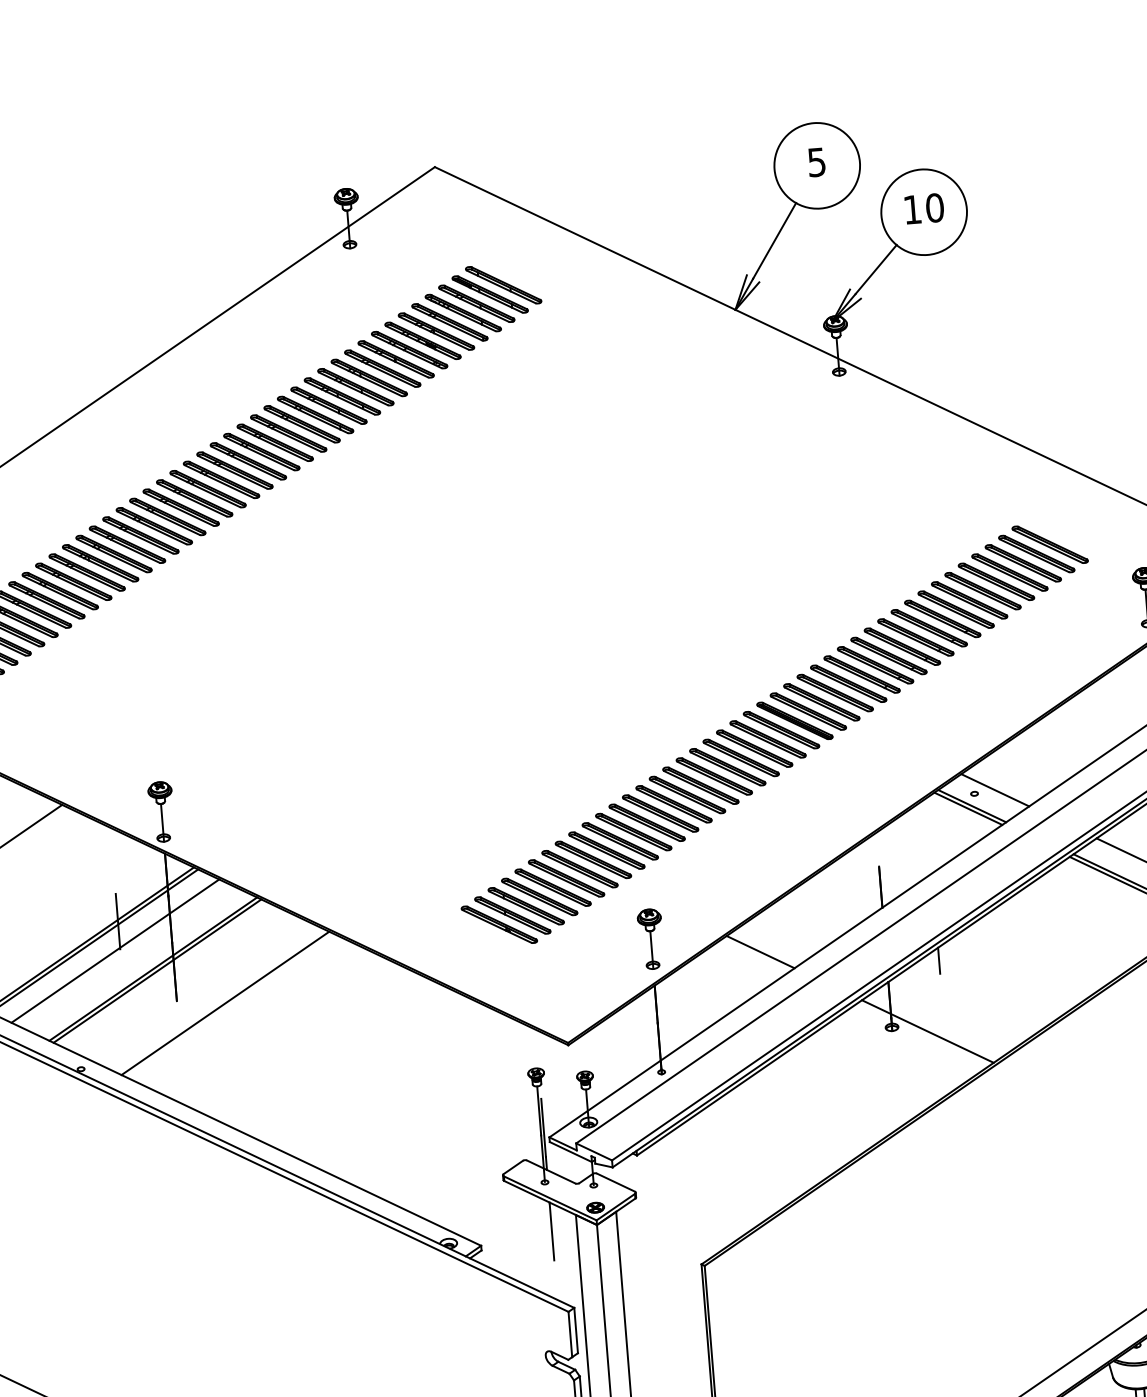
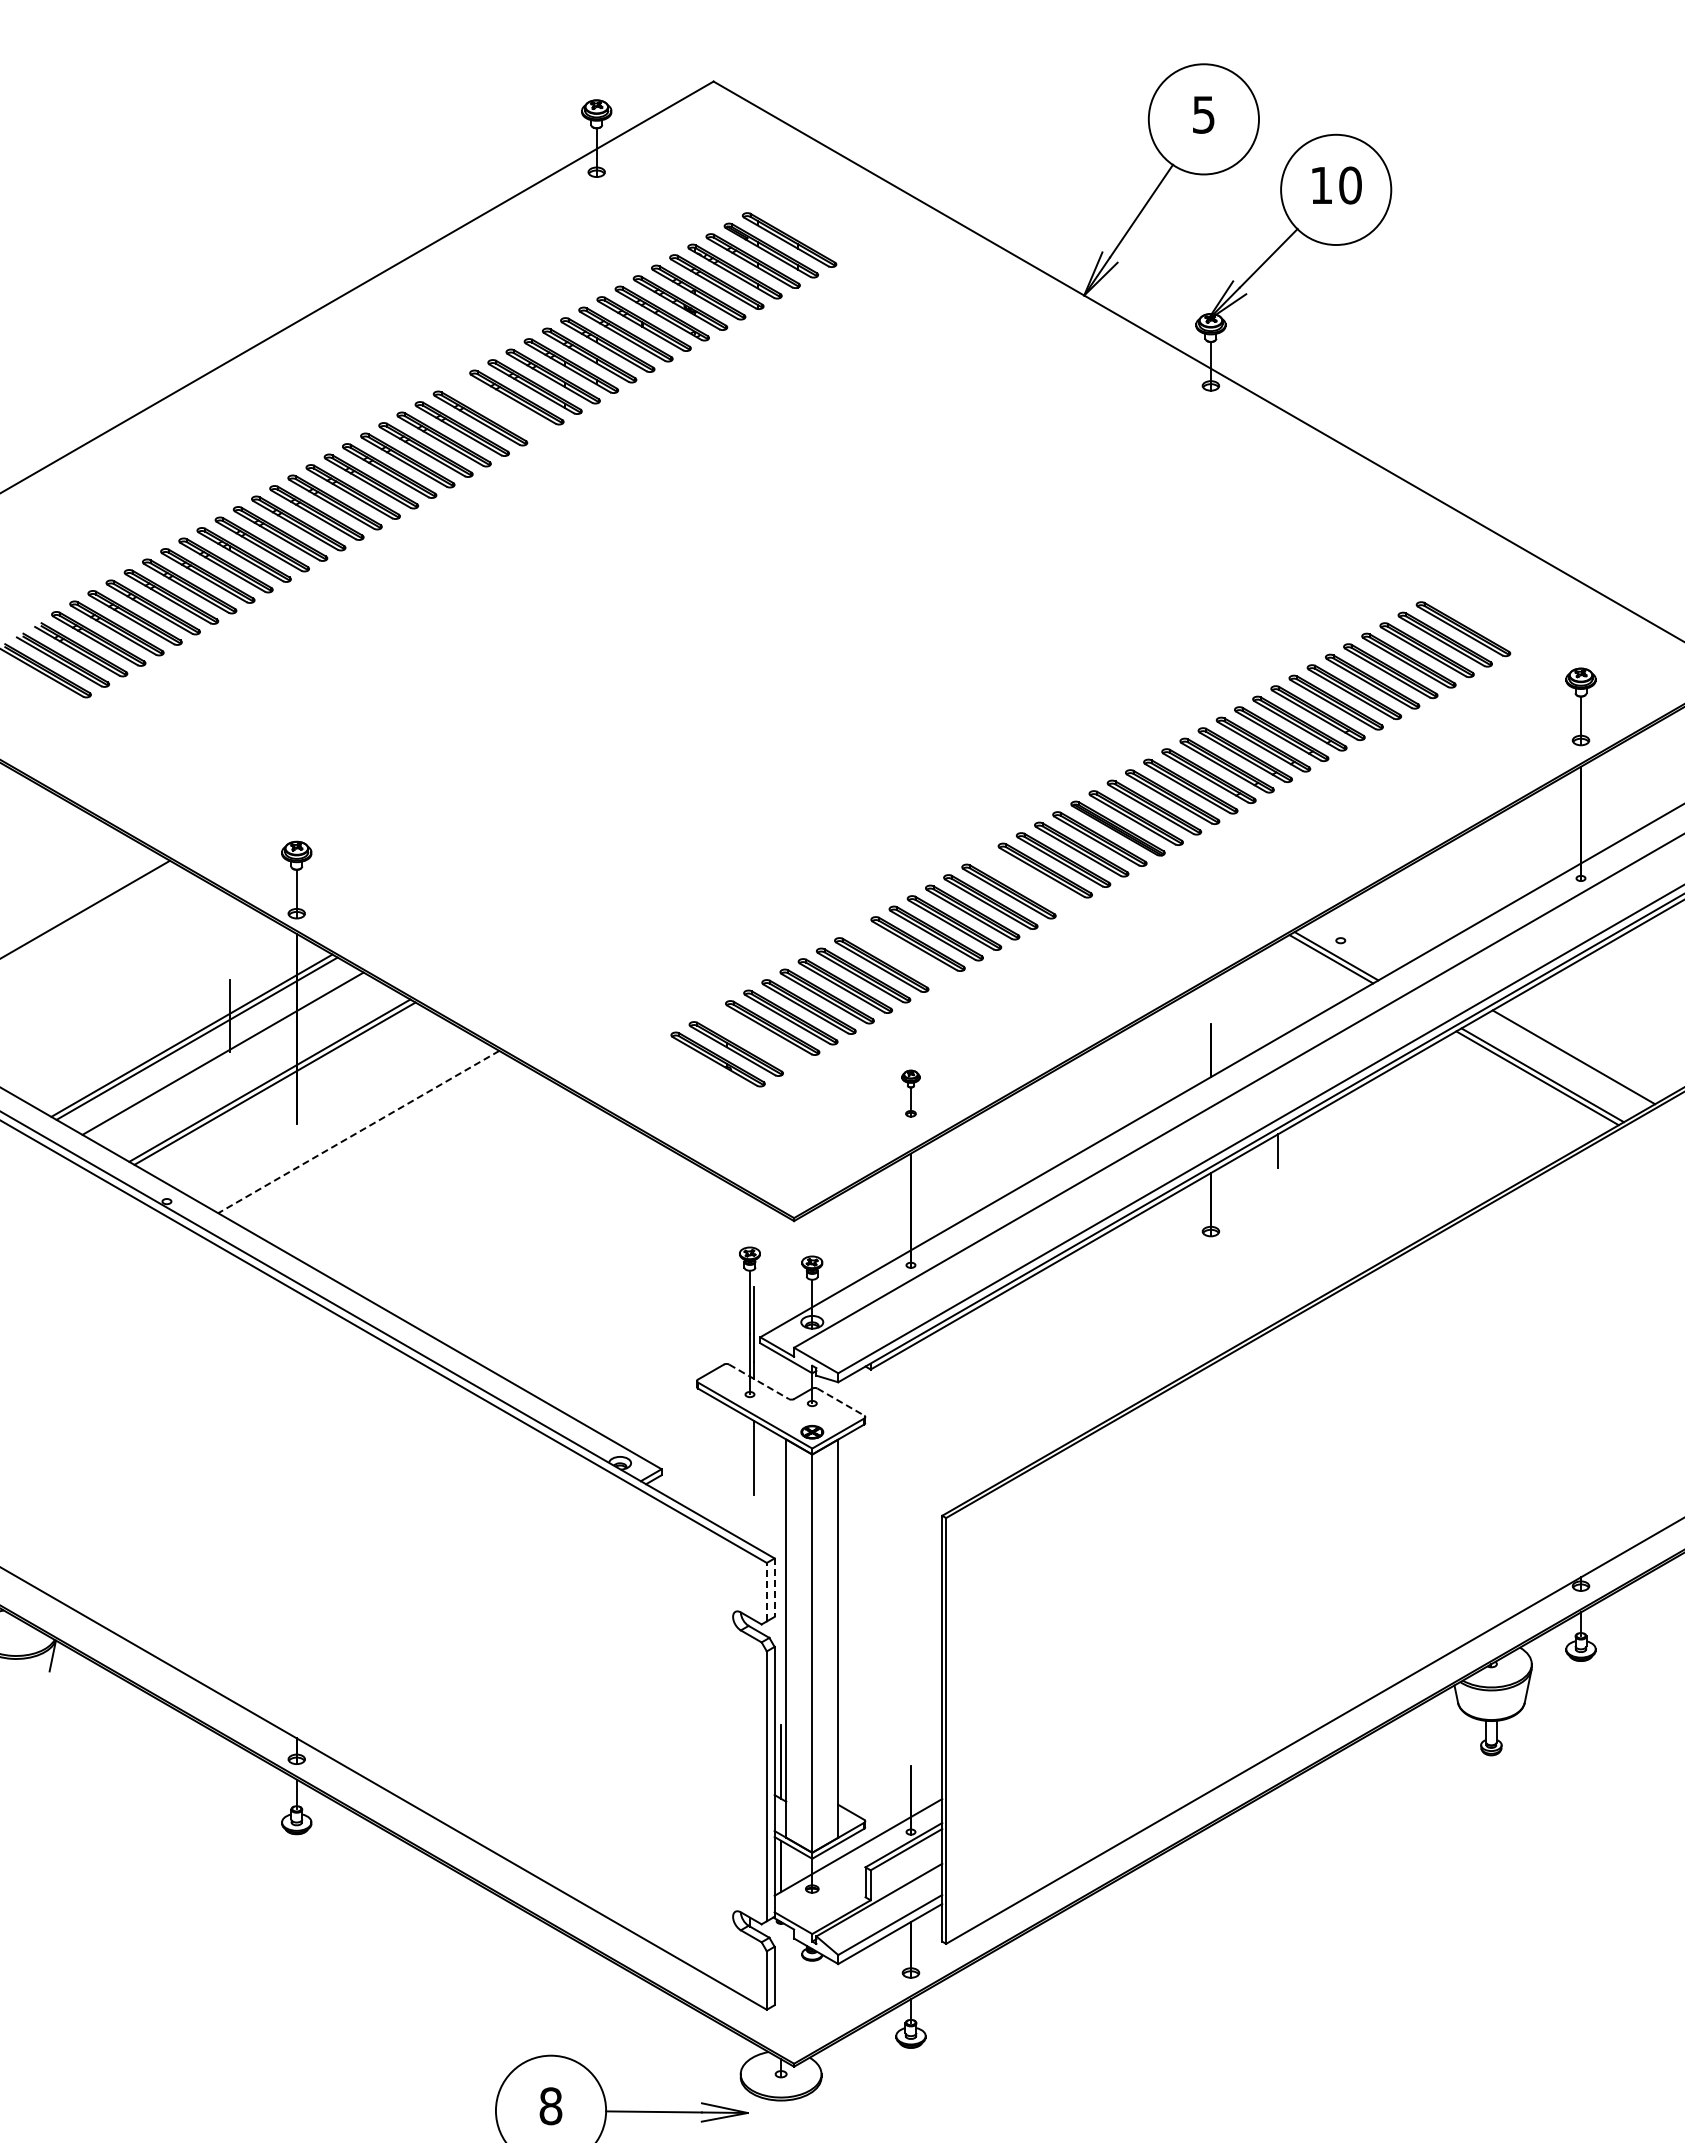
part: (288, 433) -> (498, 407), removed
part: (727, 766) -> (1026, 880), removed
line: (995, 790) -> (1367, 938), removed
part: (633, 832) -> (899, 954), removed
part: (526, 906) -> (754, 1038), removed
part: (650, 939) -> (910, 1093), size x0.6
line: (760, 952) -> (1050, 1121), removed
line: (225, 1003) -> (358, 1132), solid -> dashed
line: (927, 1031) -> (1256, 1240), removed
line: (551, 1172) -> (759, 1382), solid -> dashed
line: (615, 1182) -> (840, 1402), solid -> dashed
line: (576, 1331) -> (774, 1588), solid -> dashed
line: (570, 1334) -> (766, 1591), solid -> dashed

